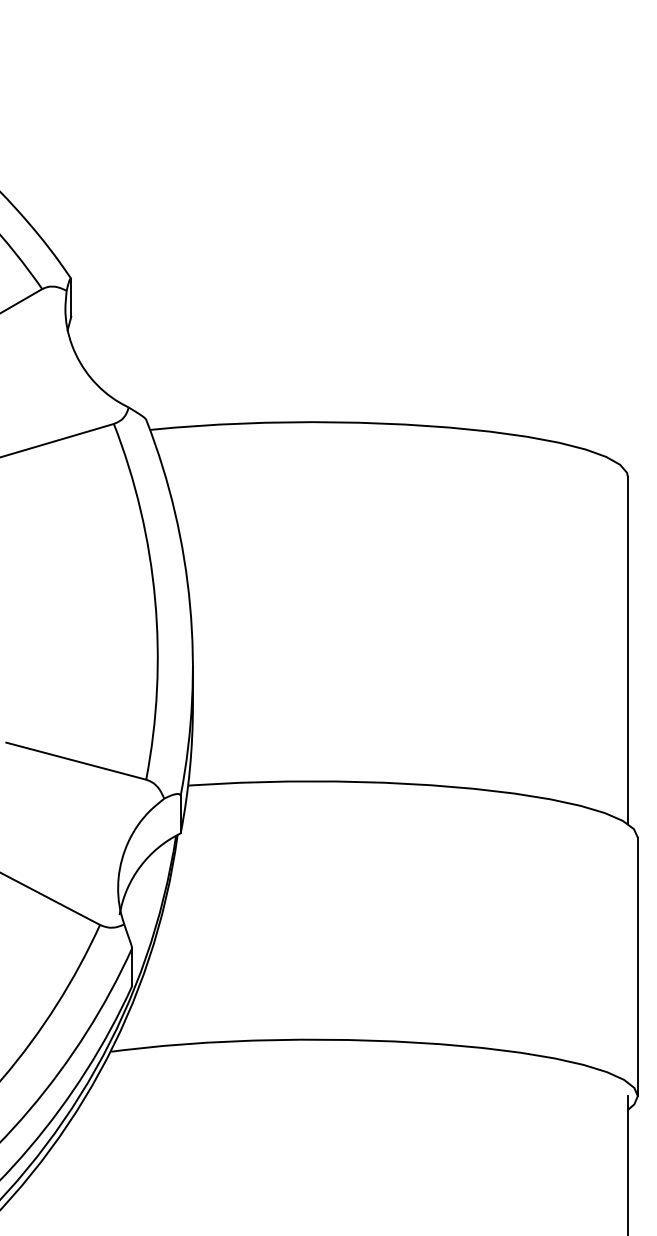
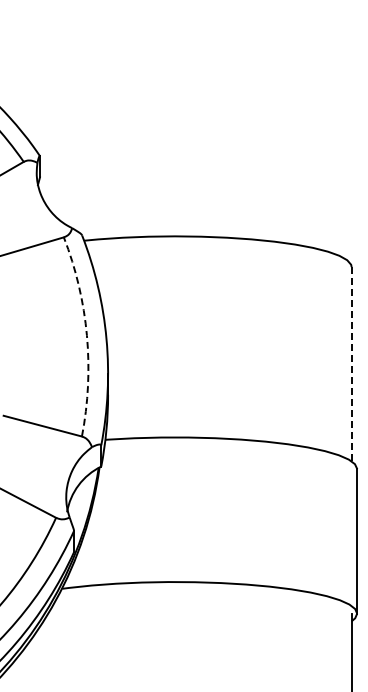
arc: (154, 599) -> (86, 335), solid -> dashed
line: (627, 649) -> (351, 363), solid -> dashed

